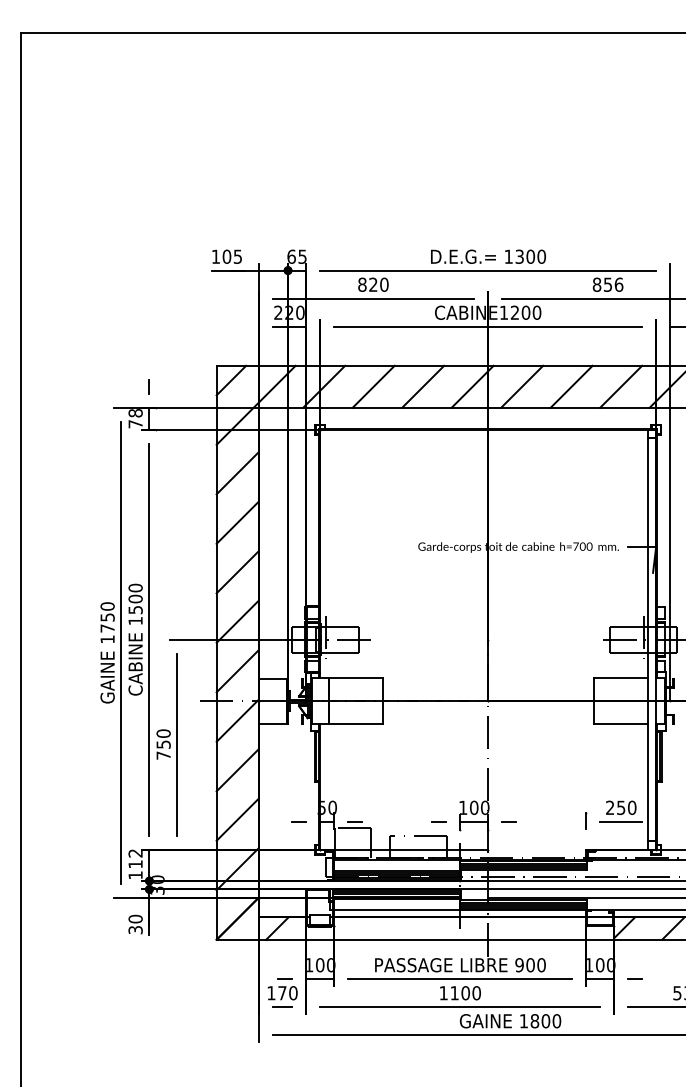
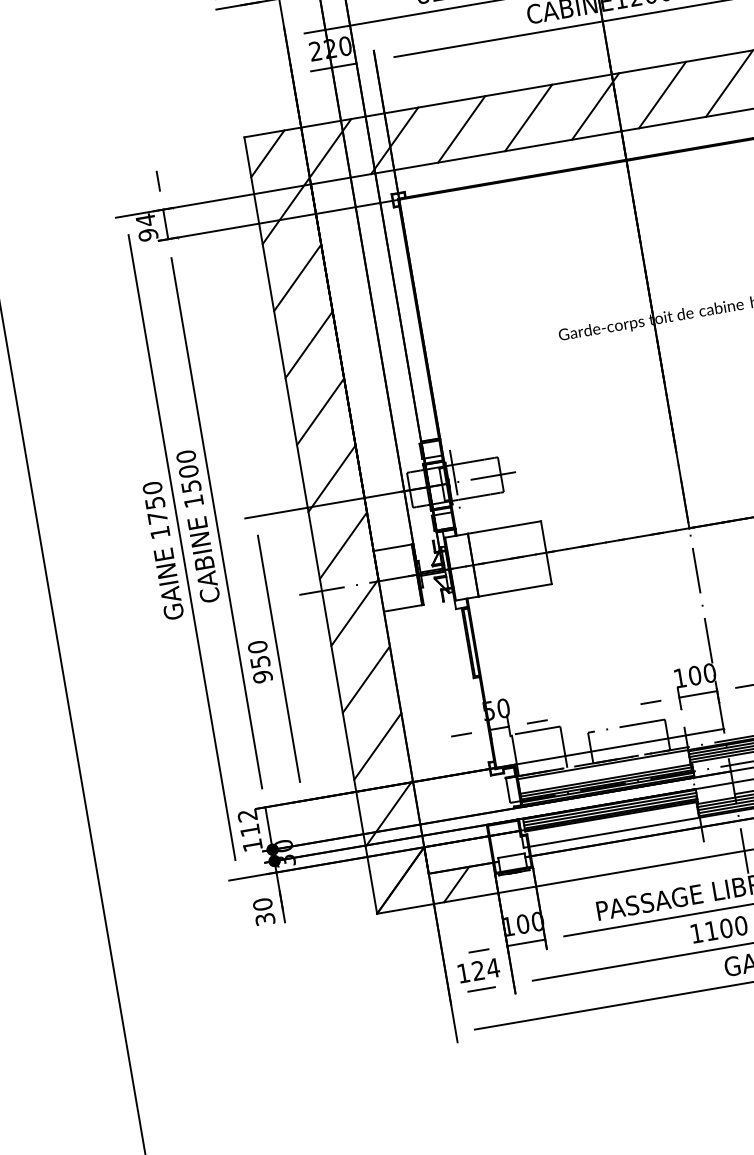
text: (135, 418) -> (146, 227), 78 -> 94
text: (163, 755) -> (262, 676), 750 -> 950
text: (287, 993) -> (485, 969), 170 -> 124

